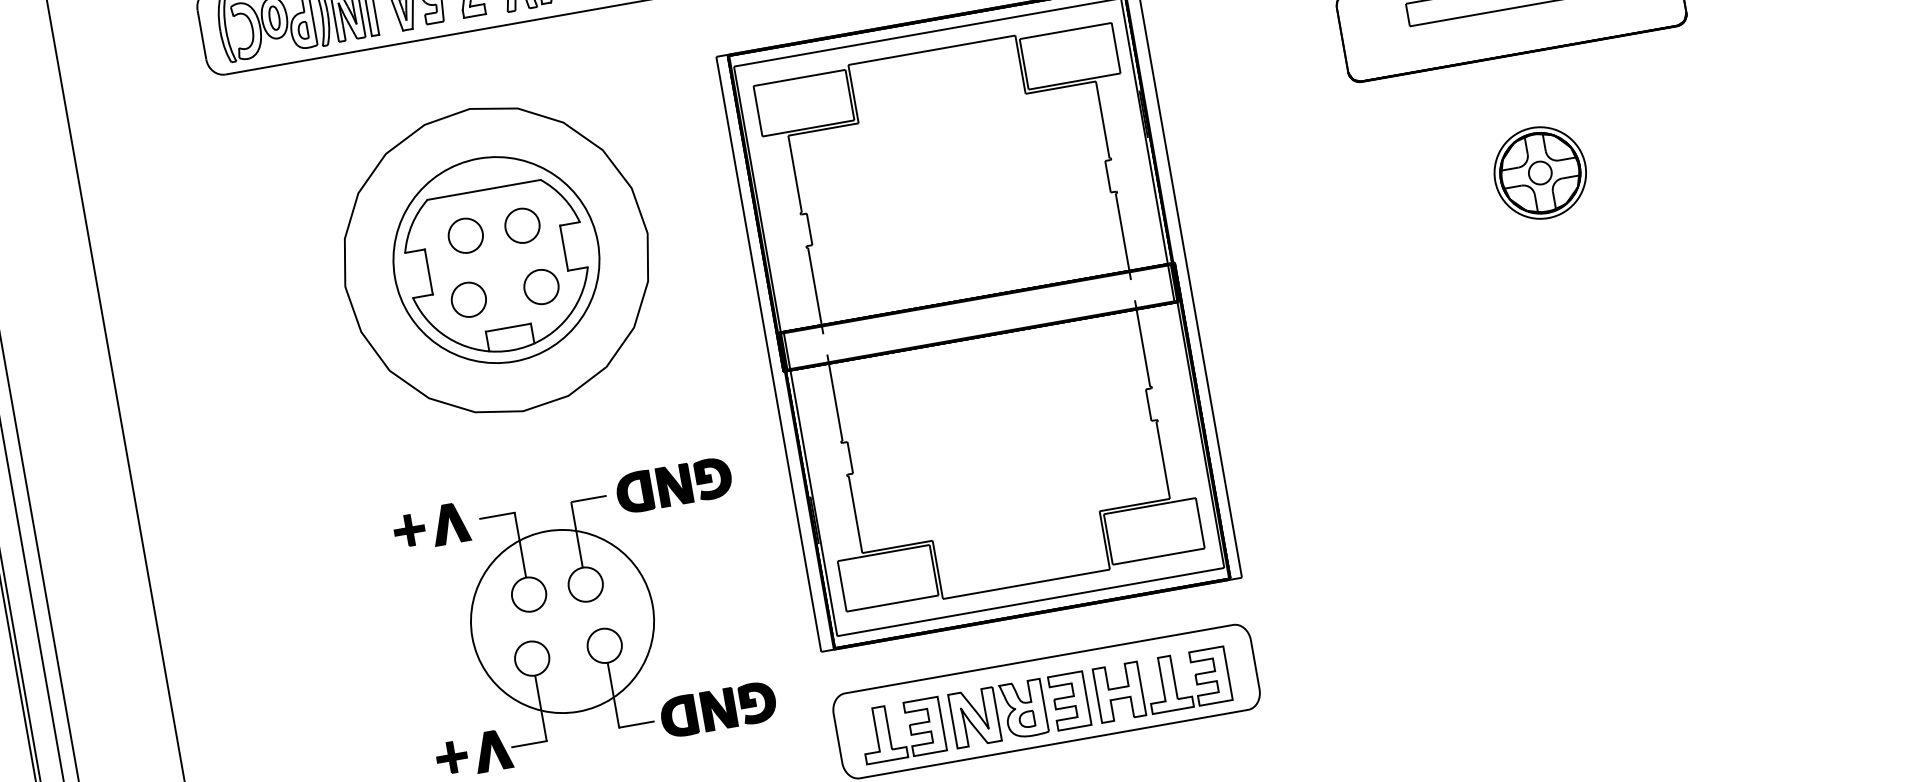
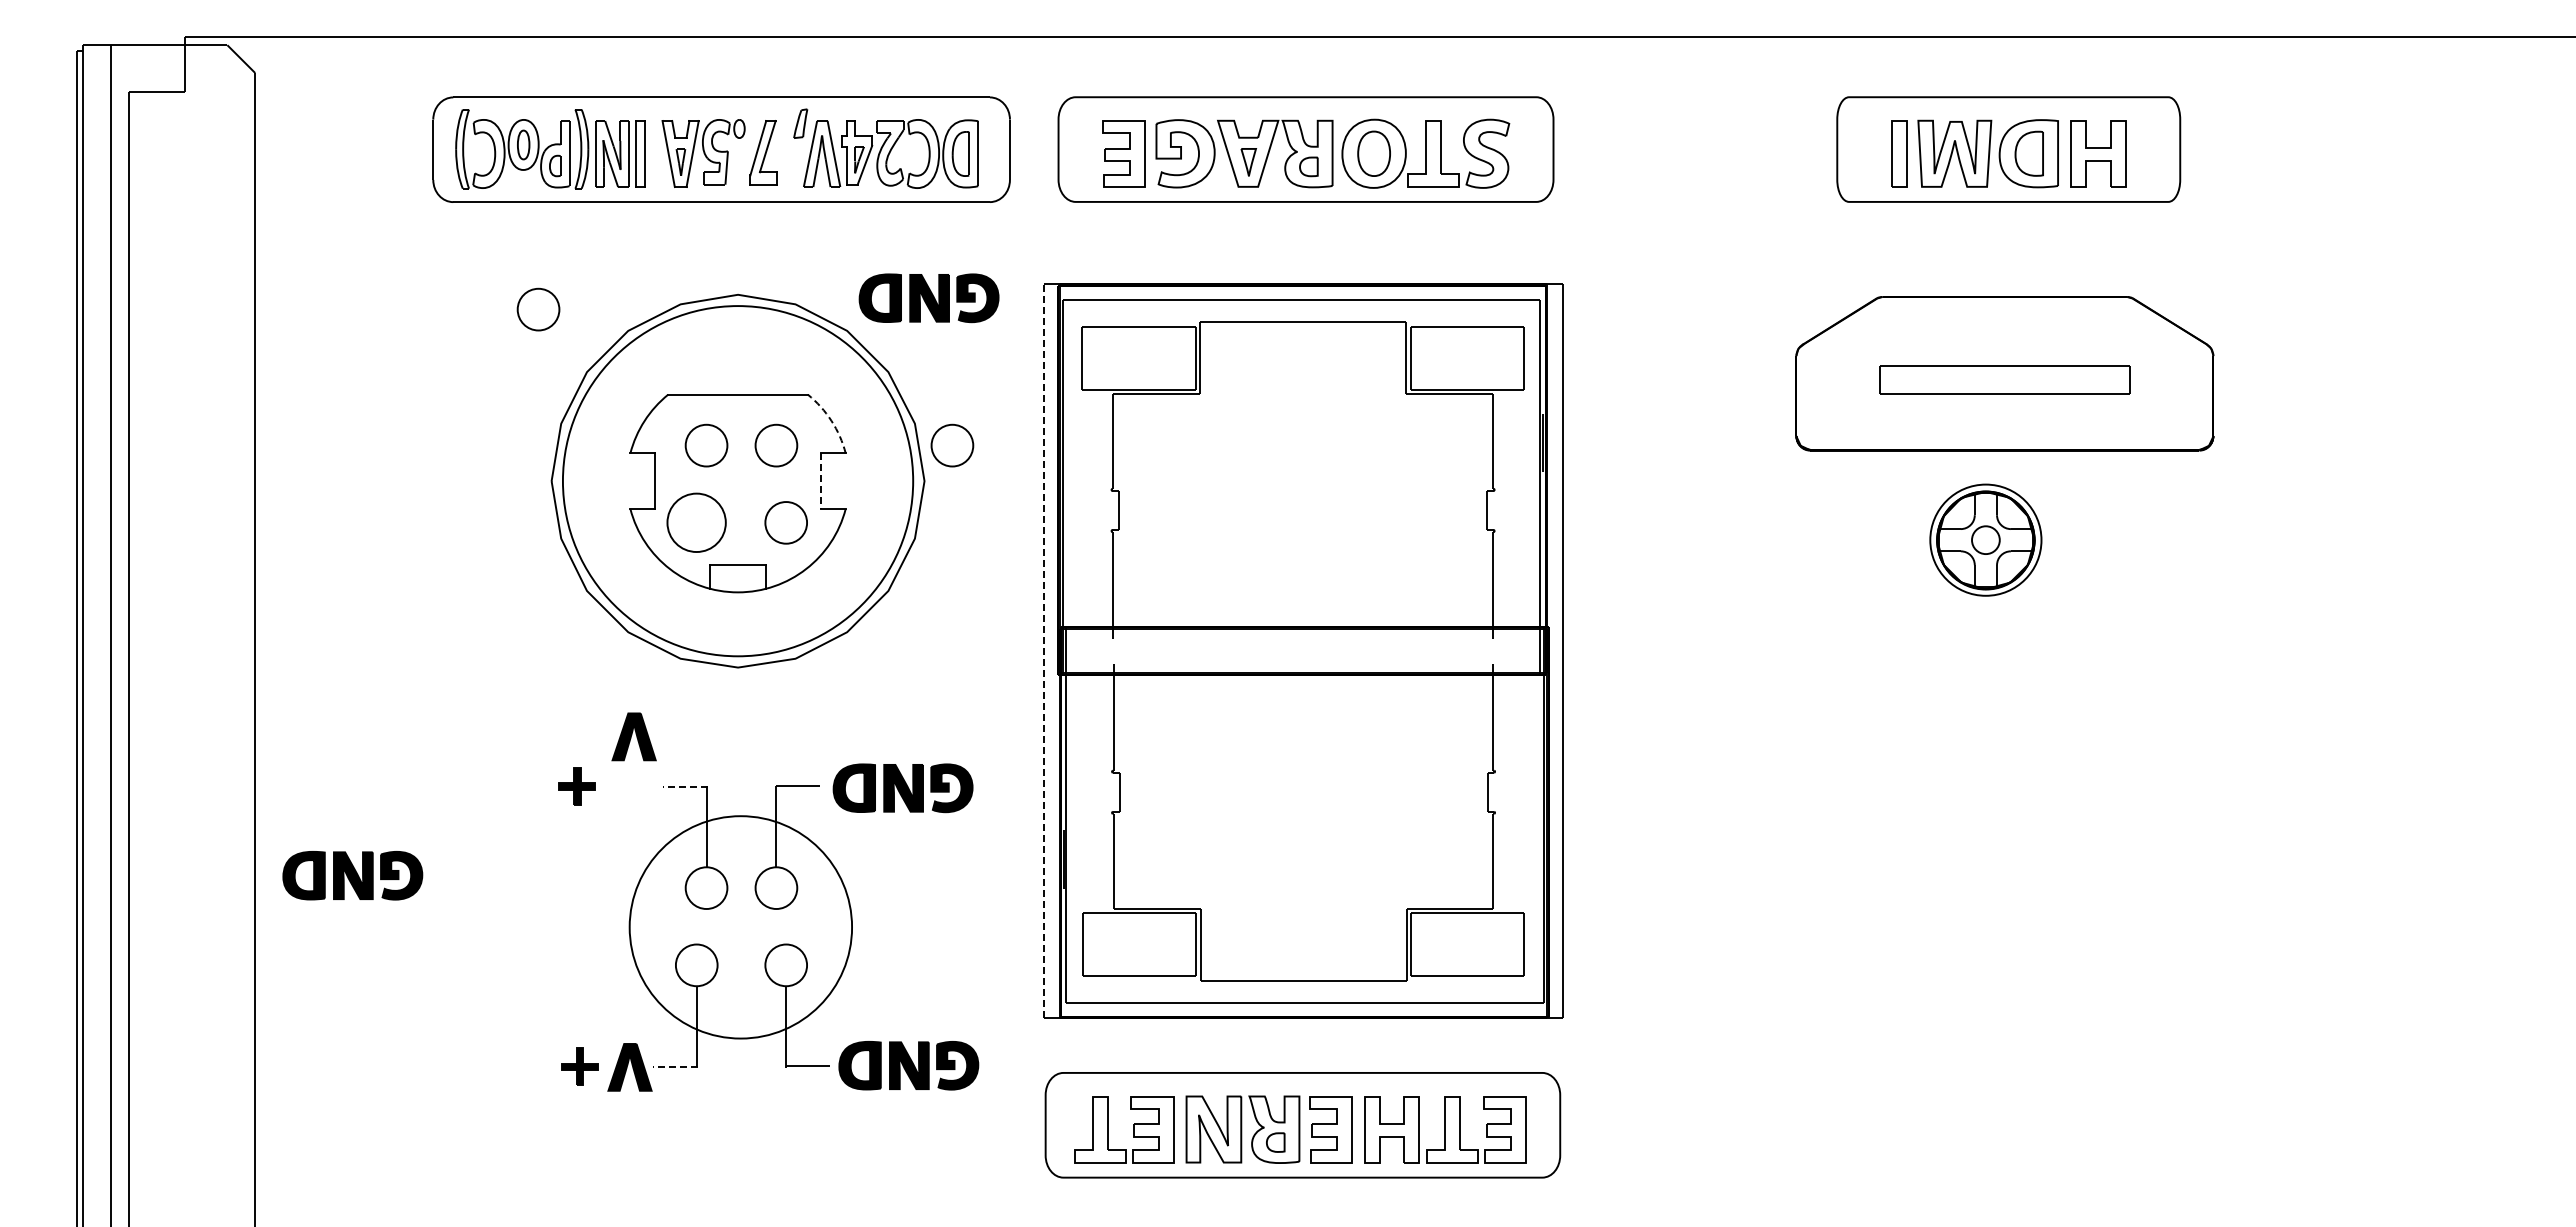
part: (624, 84) -> (928, 298), added
part: (310, 149) -> (538, 309), added
part: (1539, 172) -> (1985, 539), moved
arc: (563, 197) -> (831, 420), solid -> dashed
part: (665, 200) -> (952, 445), added
line: (564, 248) -> (821, 481), solid -> dashed
circle: (496, 260) -> (737, 481), size x1.4
part: (468, 299) -> (696, 522), size x1.4
line: (768, 354) -> (1043, 651), solid -> dashed
line: (496, 516) -> (684, 787), solid -> dashed
part: (449, 523) -> (633, 736), moved
part: (240, 634) -> (352, 875), added
line: (529, 744) -> (675, 1067), solid -> dashed

